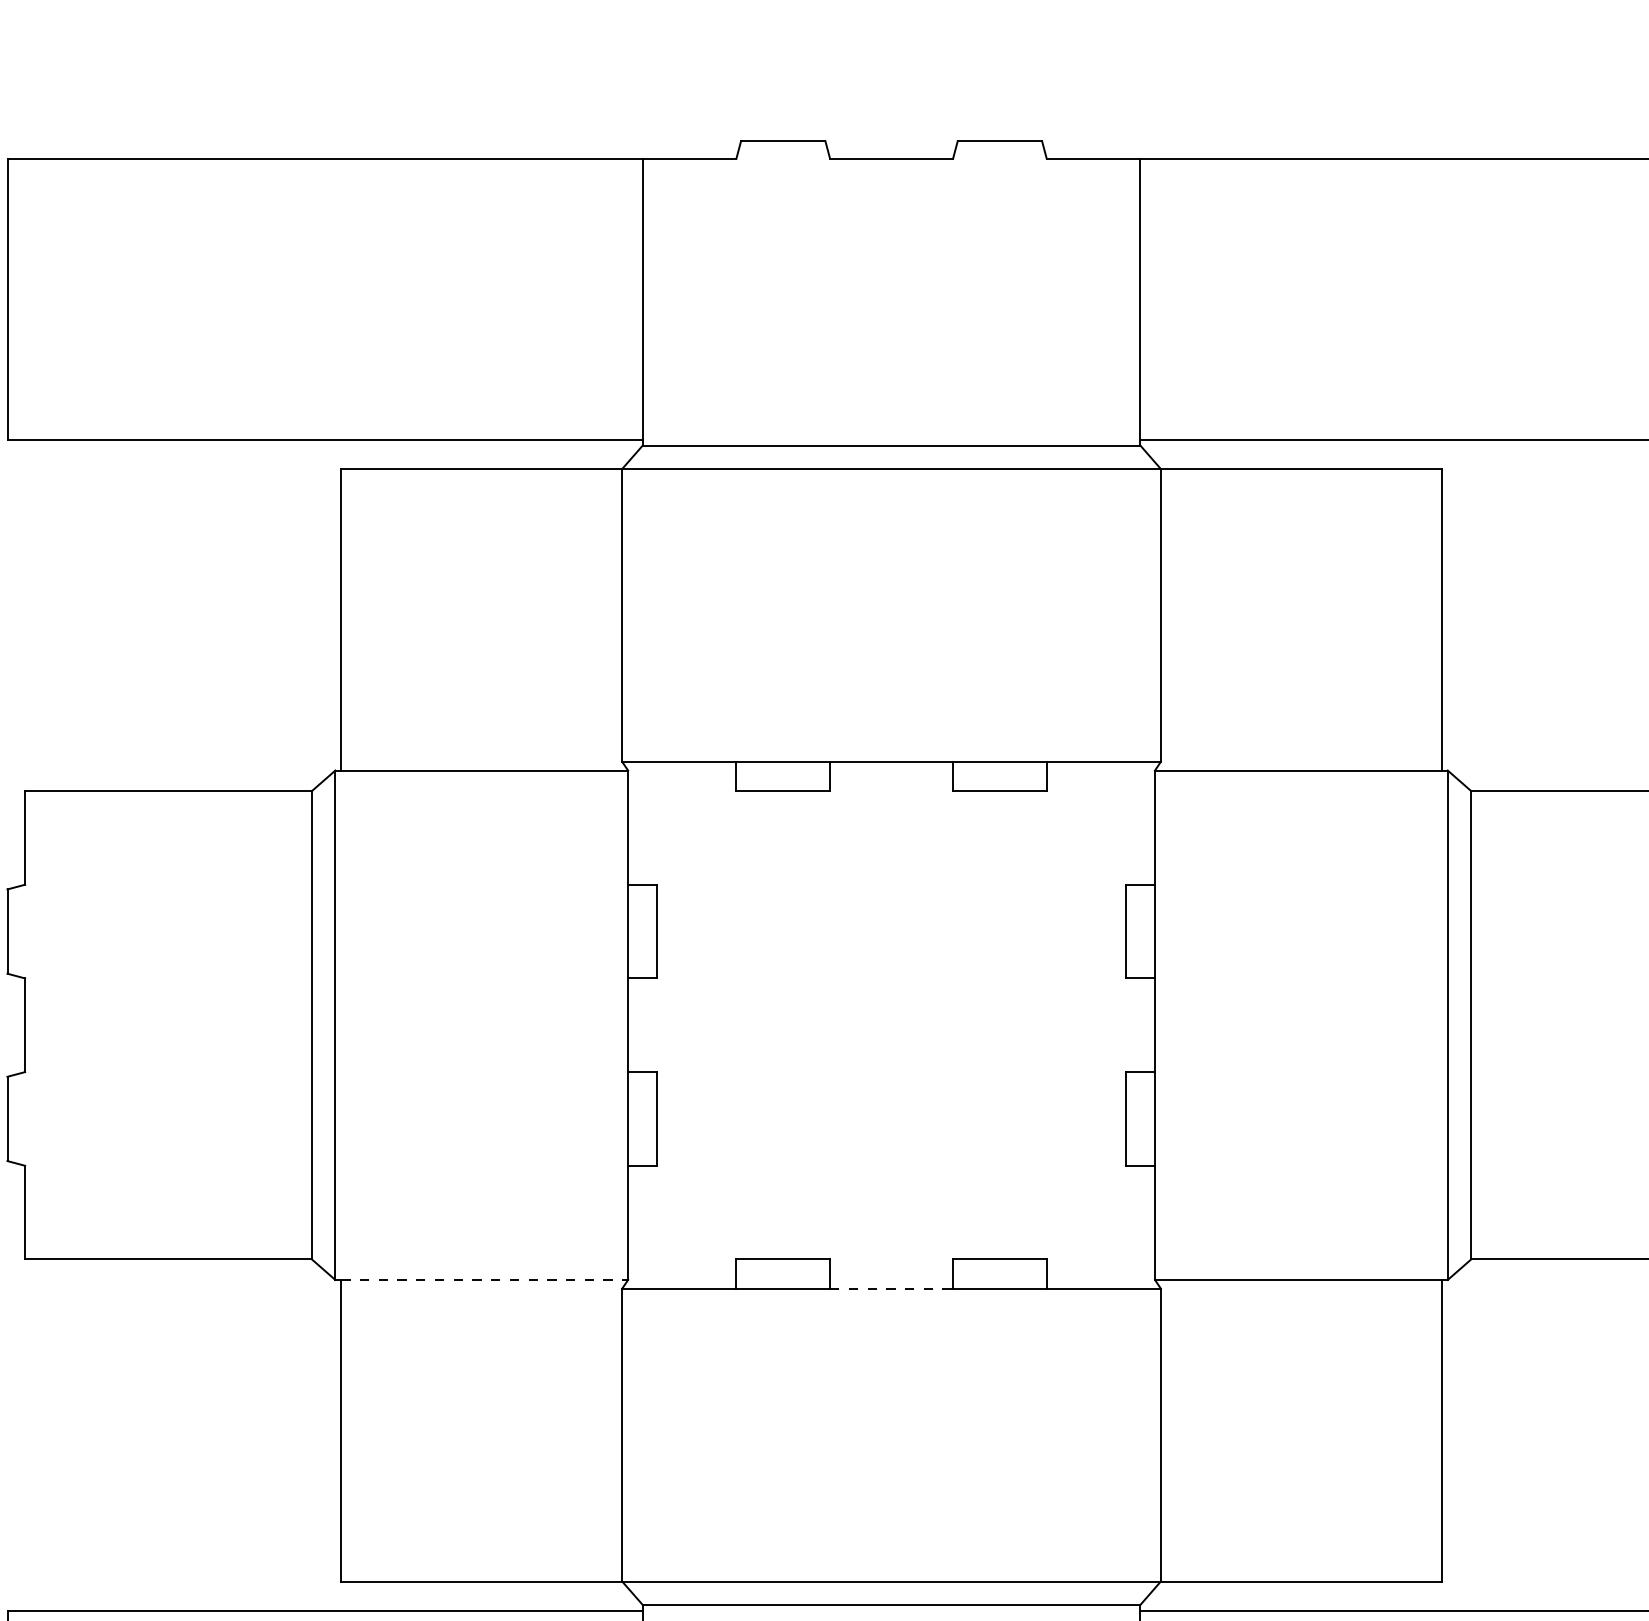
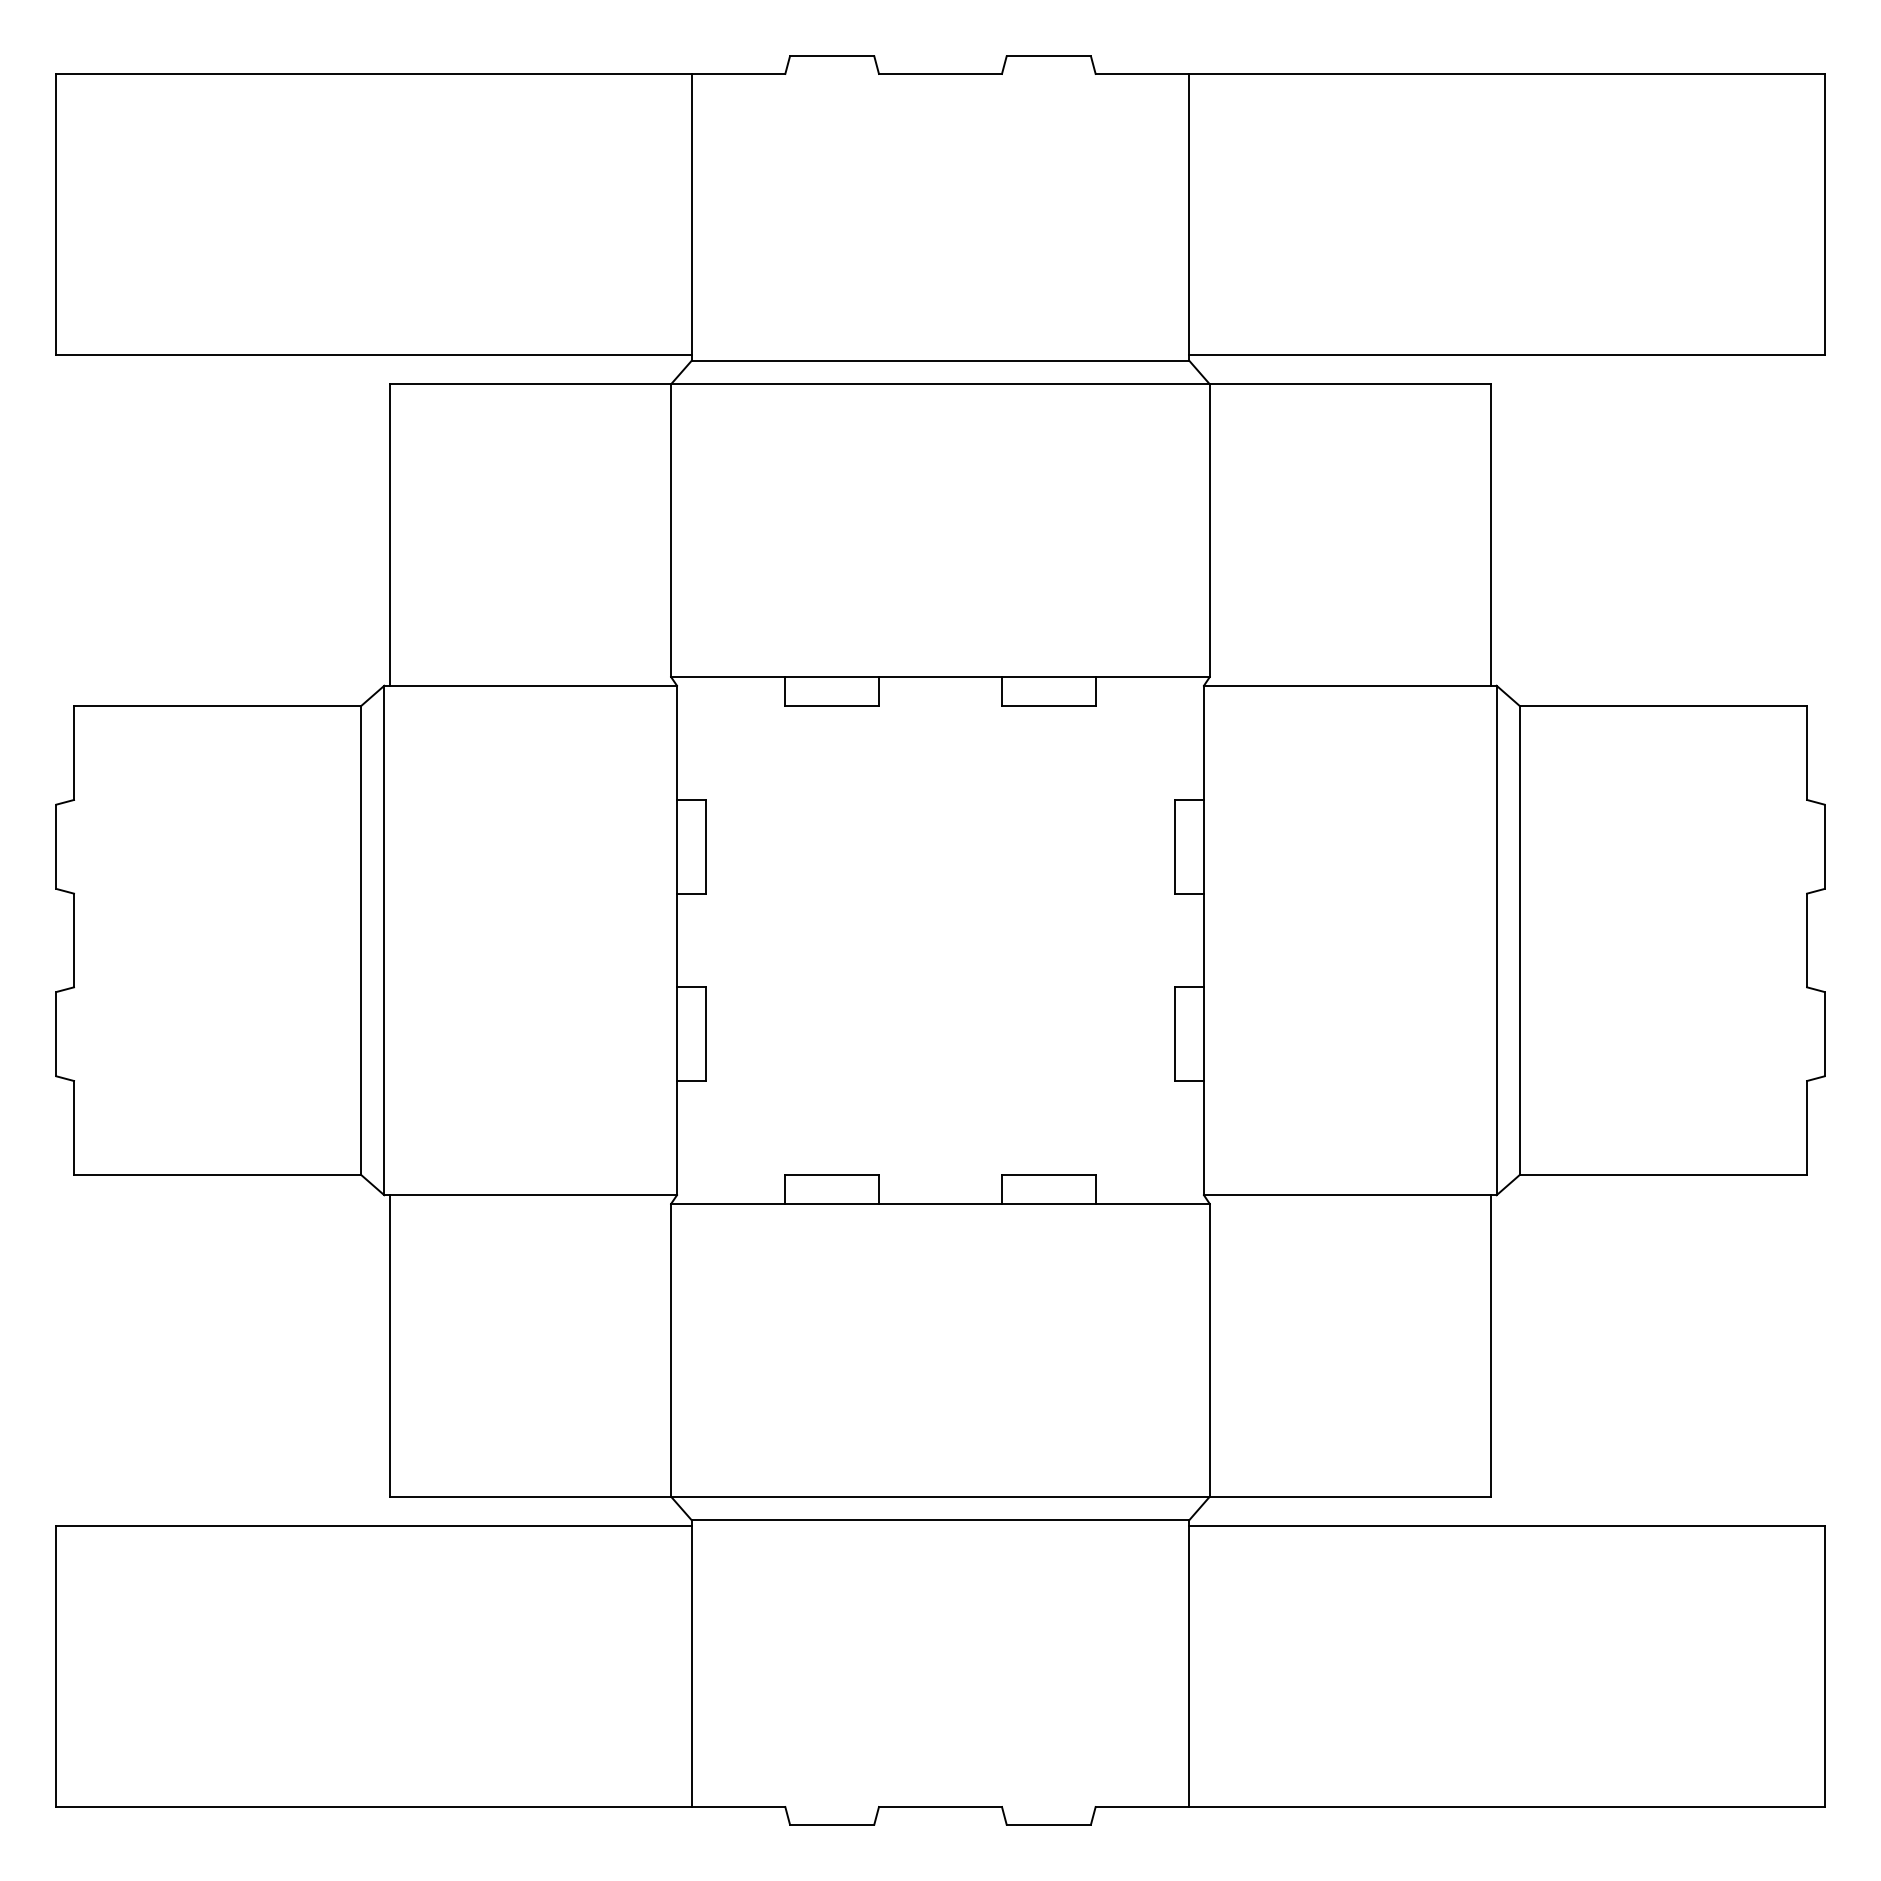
line: (485, 1280) -> (534, 1195), dashed -> solid
line: (891, 1288) -> (940, 1203), dashed -> solid

